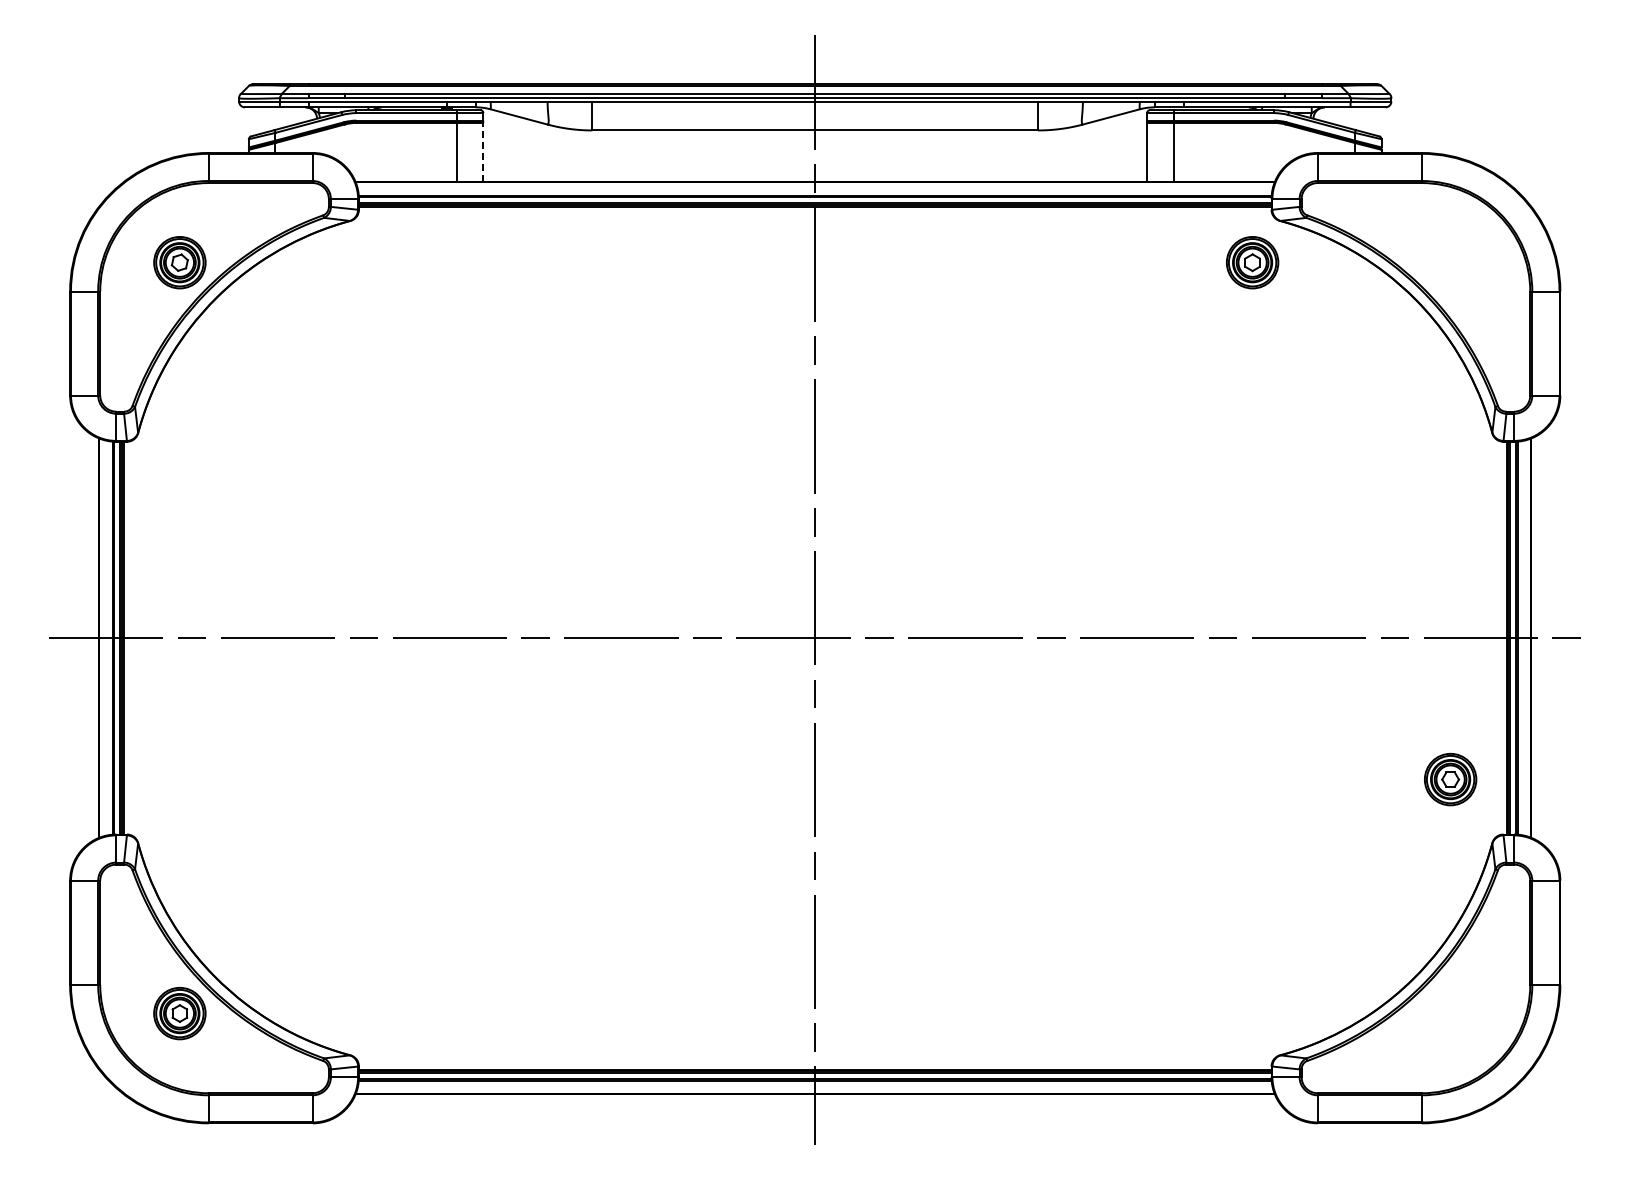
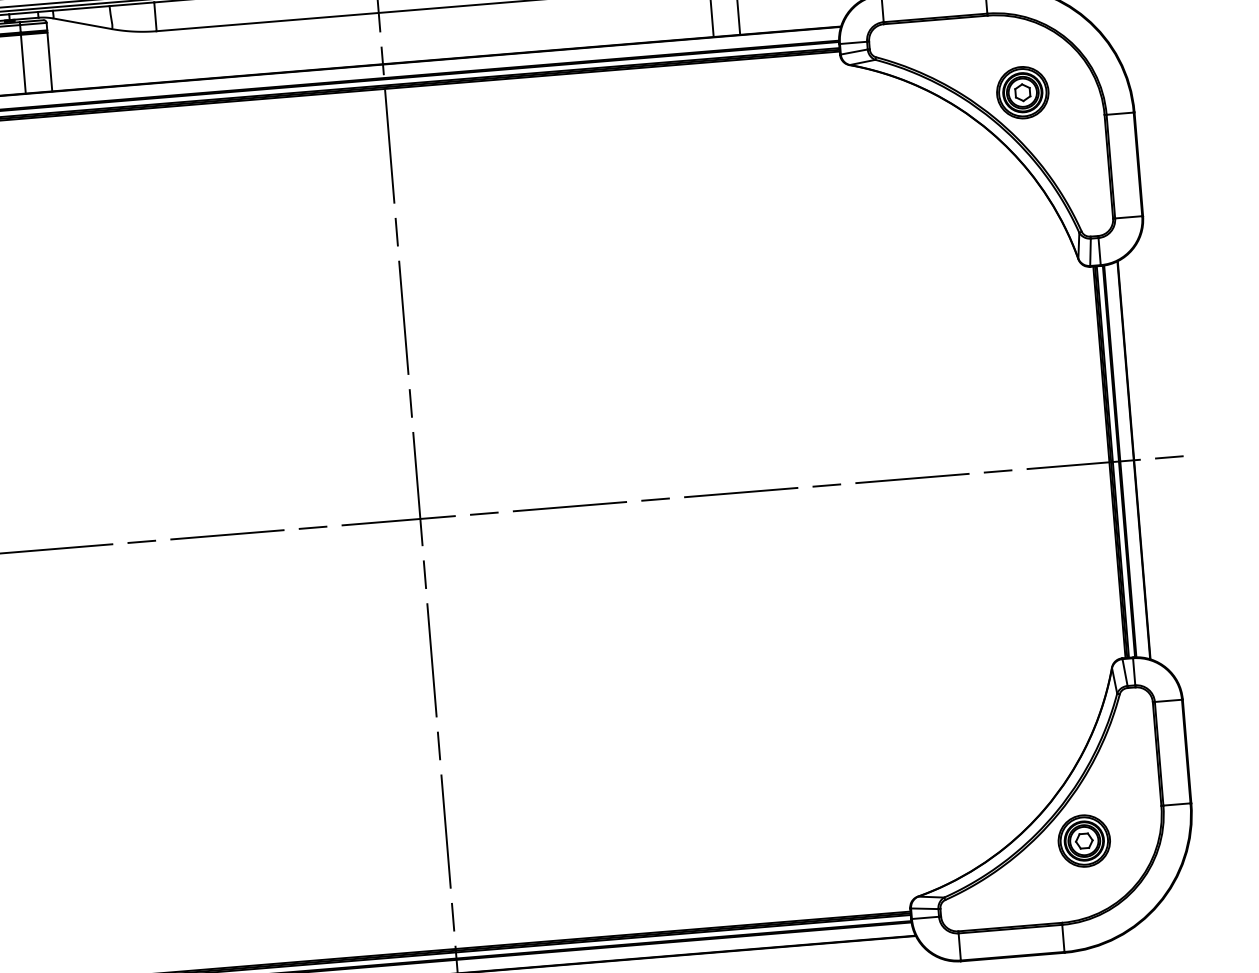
line: (483, 151) -> (49, 61), dashed -> solid
part: (1252, 262) -> (1022, 92), moved
part: (1450, 779) -> (1084, 840), moved

